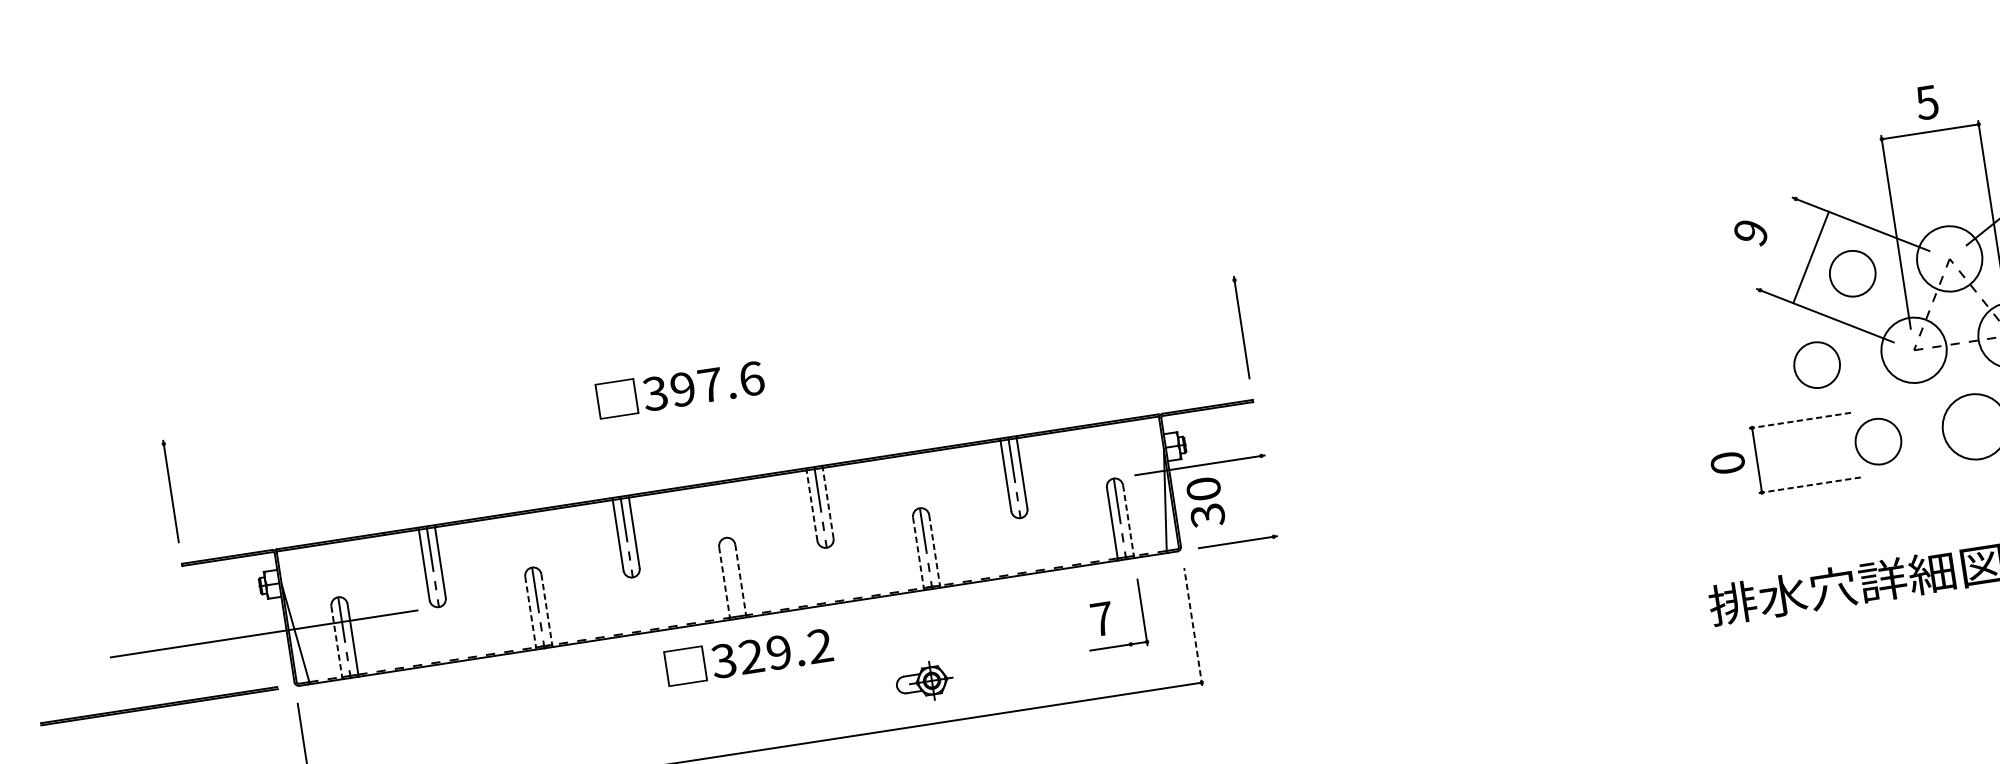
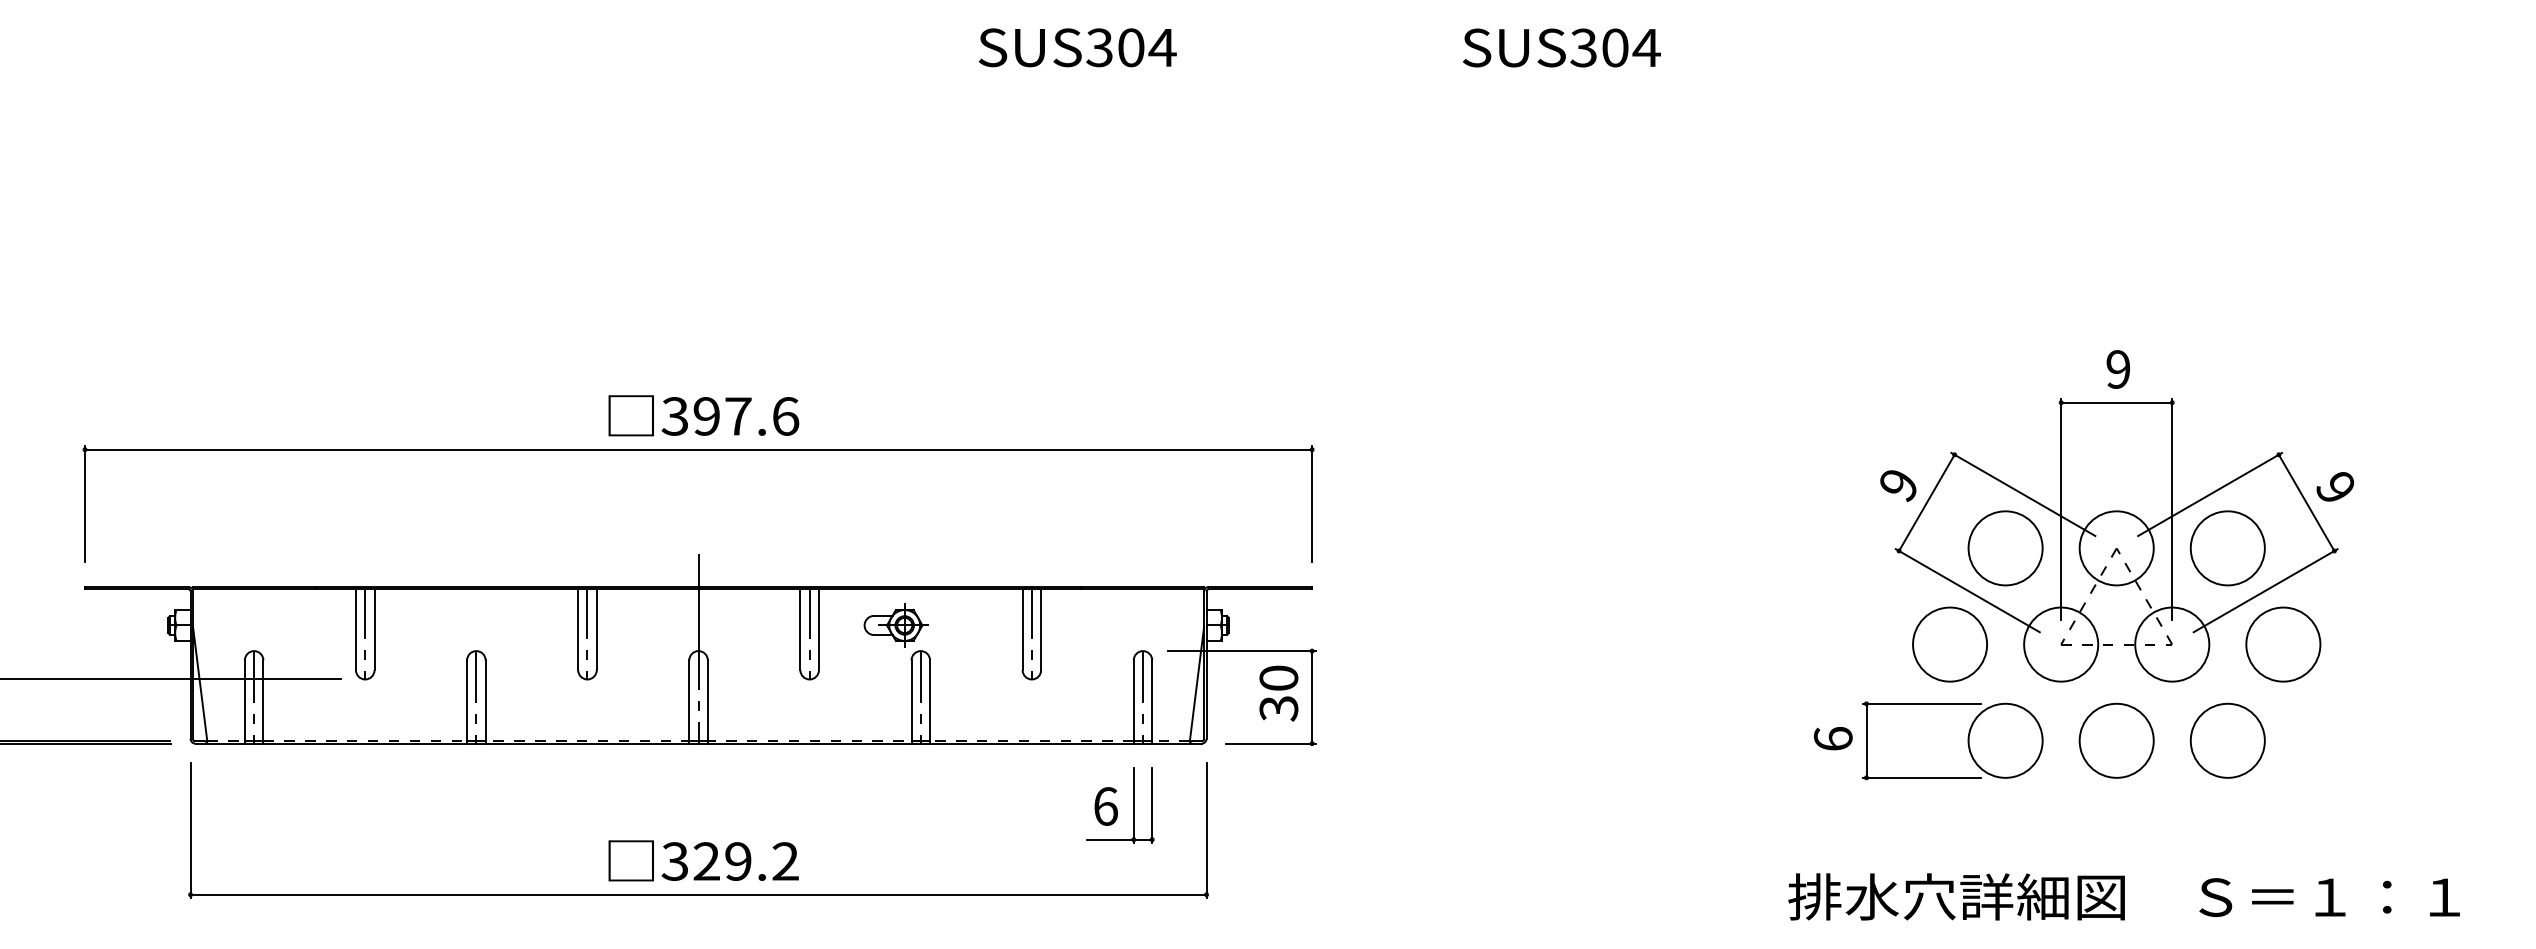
text: (1927, 102) -> (2118, 369), 5 -> 9
line: (1810, 257) -> (1926, 502), moved
circle: (1852, 273) -> (2005, 548), size x1.43
line: (699, 362) -> (698, 449), added
circle: (1817, 364) -> (1950, 644), size x1.43
text: (679, 389) -> (703, 415), moved
line: (1800, 420) -> (1922, 703), dashed -> solid
circle: (1878, 441) -> (2005, 740), size x1.43
text: (1727, 462) -> (1832, 738), 0 -> 6
line: (1810, 484) -> (1922, 777), dashed -> solid
line: (1267, 496) -> (1312, 697), added
text: (1205, 502) -> (1278, 693), moved
line: (827, 503) -> (818, 629), dashed -> solid
line: (812, 505) -> (800, 629), dashed -> solid
line: (1128, 522) -> (1152, 702), dashed -> solid
line: (725, 535) -> (698, 648), added
line: (935, 551) -> (930, 702), dashed -> solid
line: (918, 554) -> (911, 702), dashed -> solid
line: (740, 581) -> (707, 702), dashed -> solid
line: (724, 583) -> (689, 702), dashed -> solid
line: (546, 611) -> (485, 702), dashed -> solid
line: (531, 613) -> (467, 702), dashed -> solid
line: (1126, 614) -> (1133, 805), added
text: (1101, 619) -> (1105, 806), 7 -> 6
line: (1193, 626) -> (1206, 830), dashed -> solid
line: (336, 643) -> (244, 702), dashed -> solid
text: (748, 656) -> (703, 860), moved
part: (923, 682) -> (895, 625), moved

